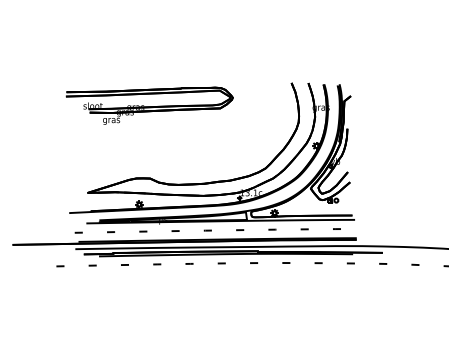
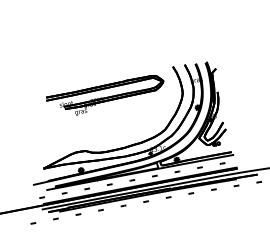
part: (149, 105) -> (105, 96), moved

